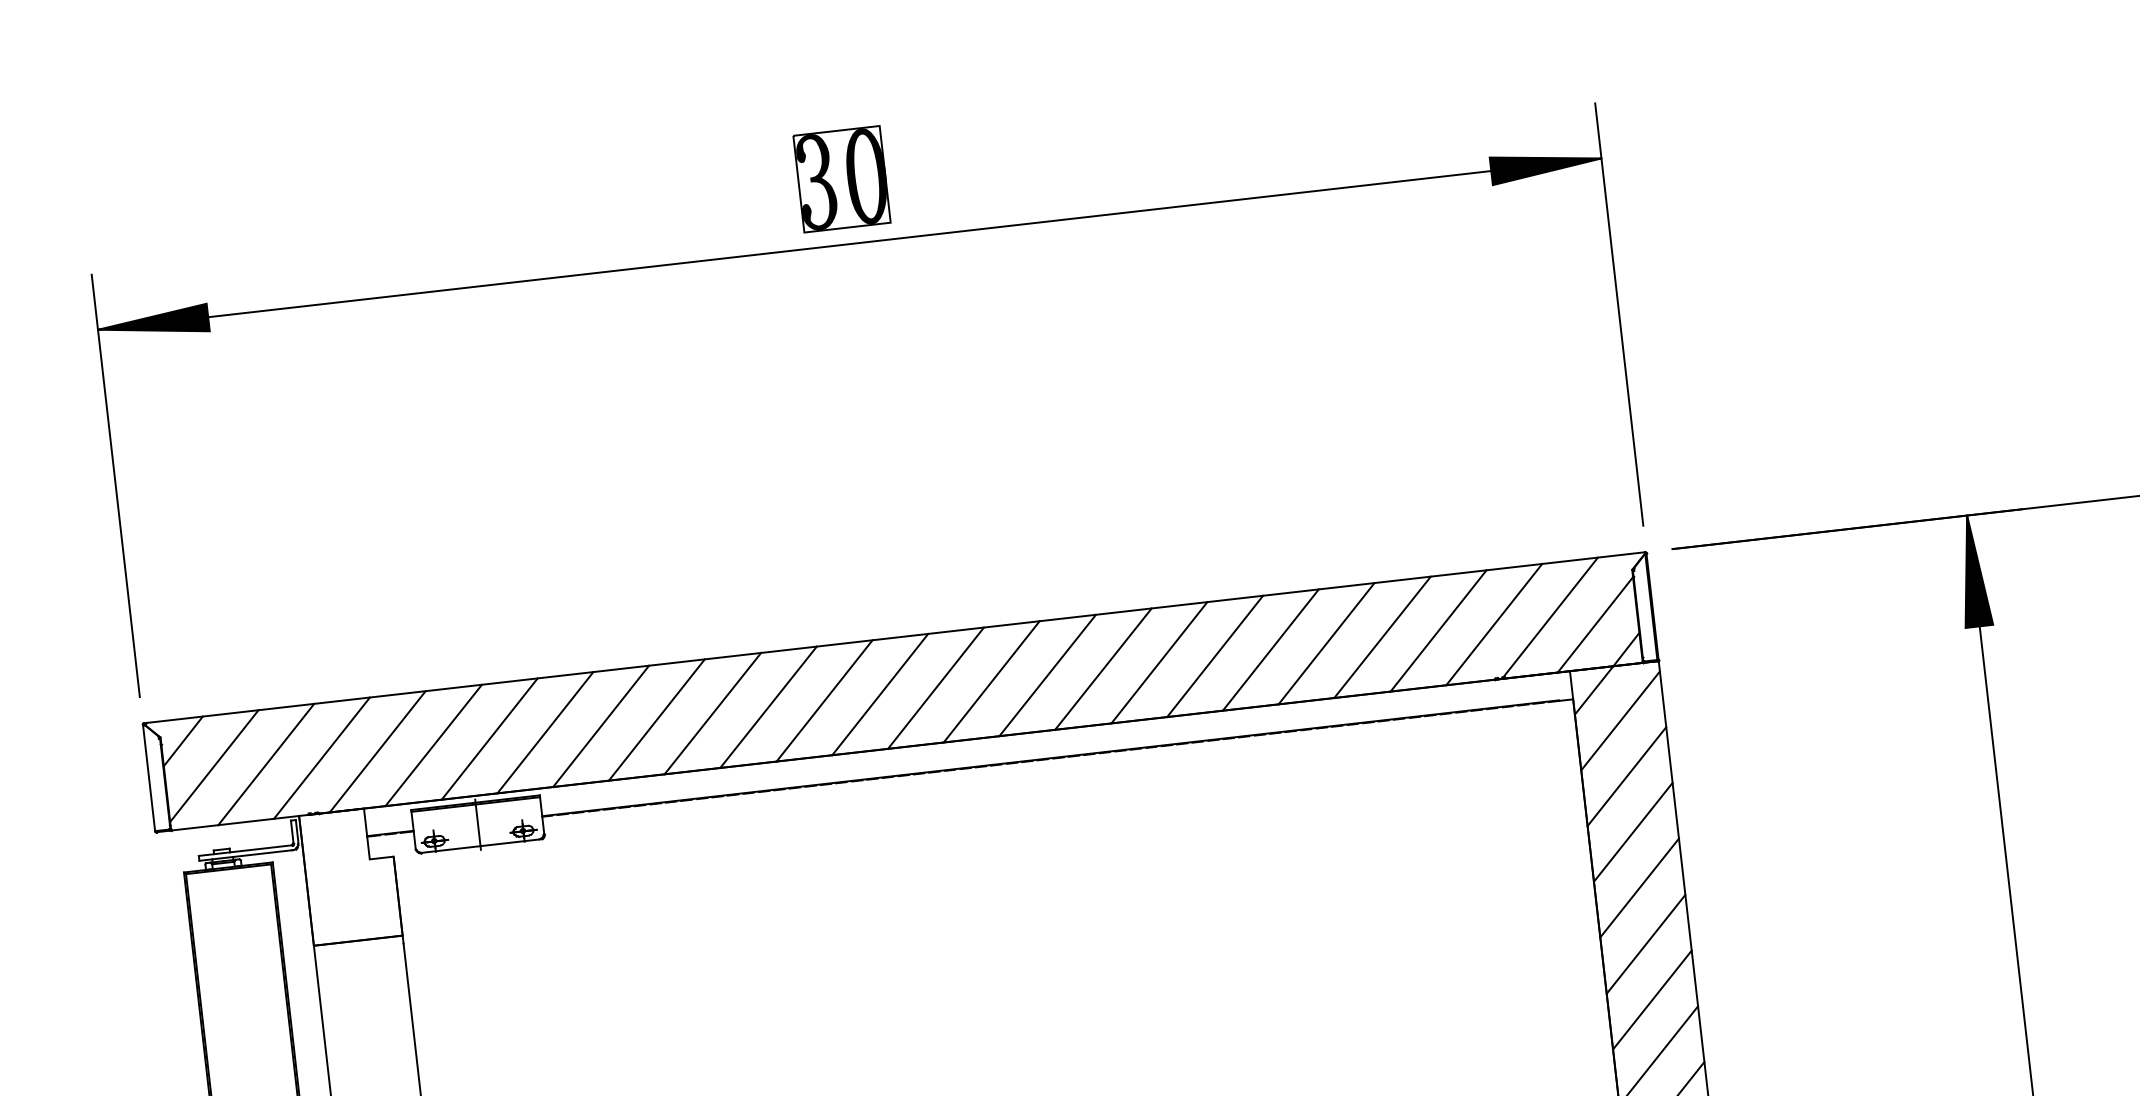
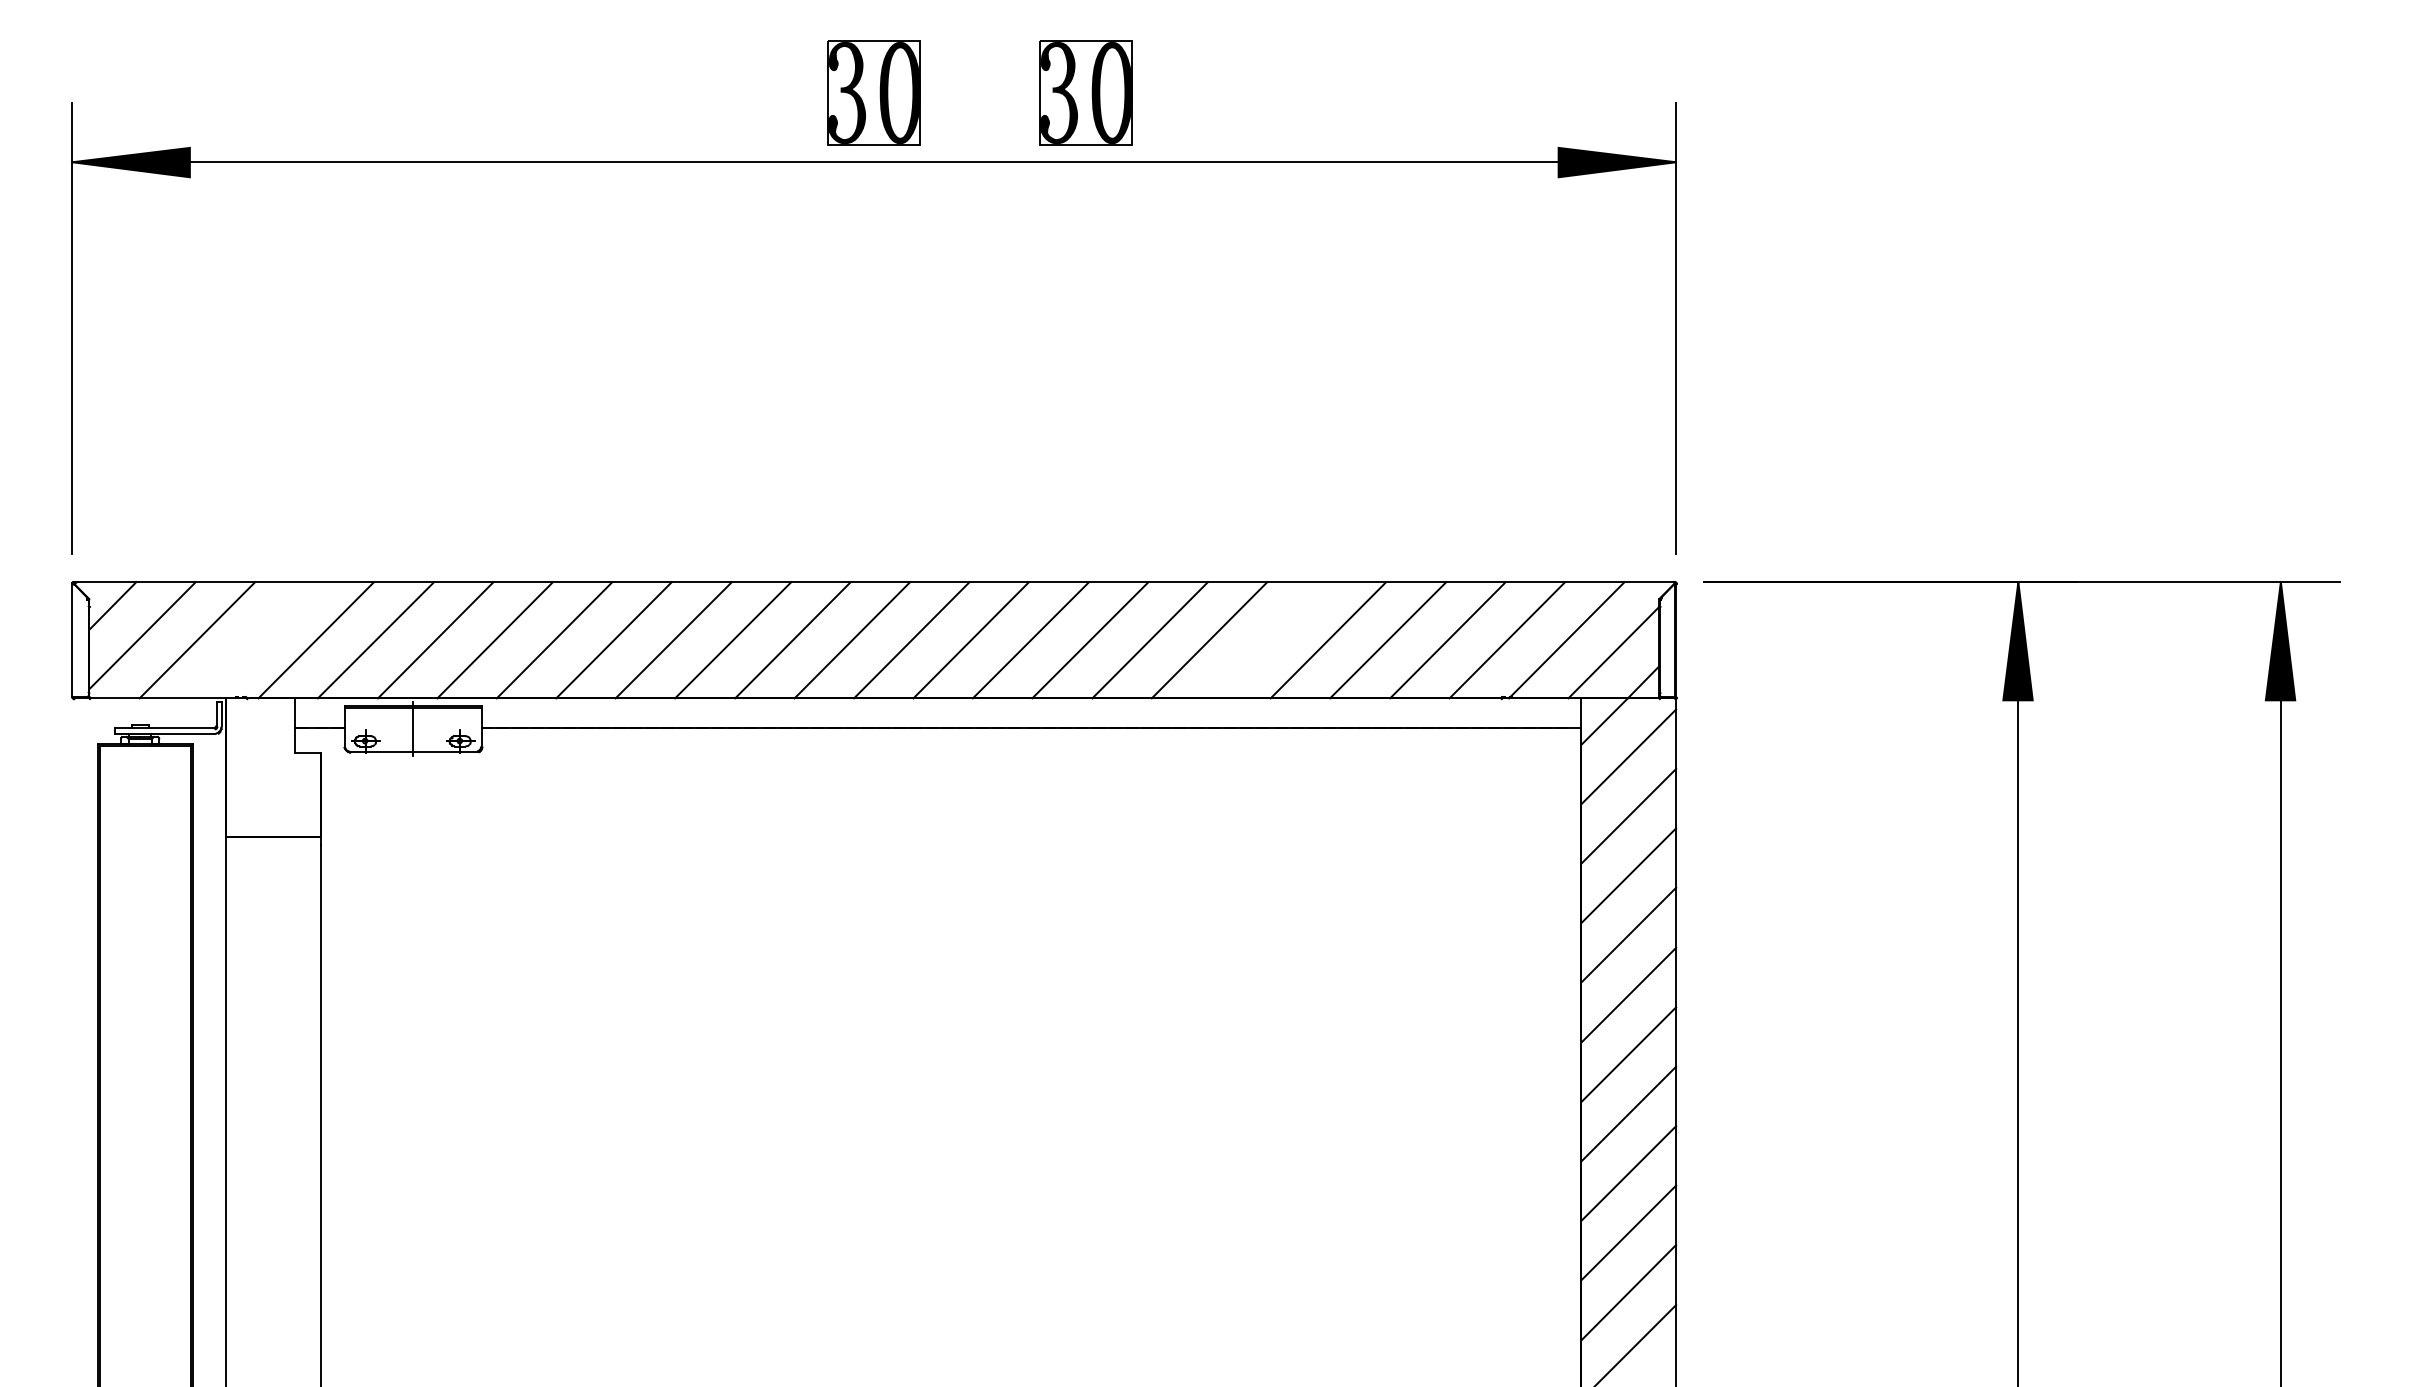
part: (1040, 156) -> (1085, 92), added
line: (1270, 650) -> (1268, 640), removed
line: (321, 758) -> (256, 640), removed

